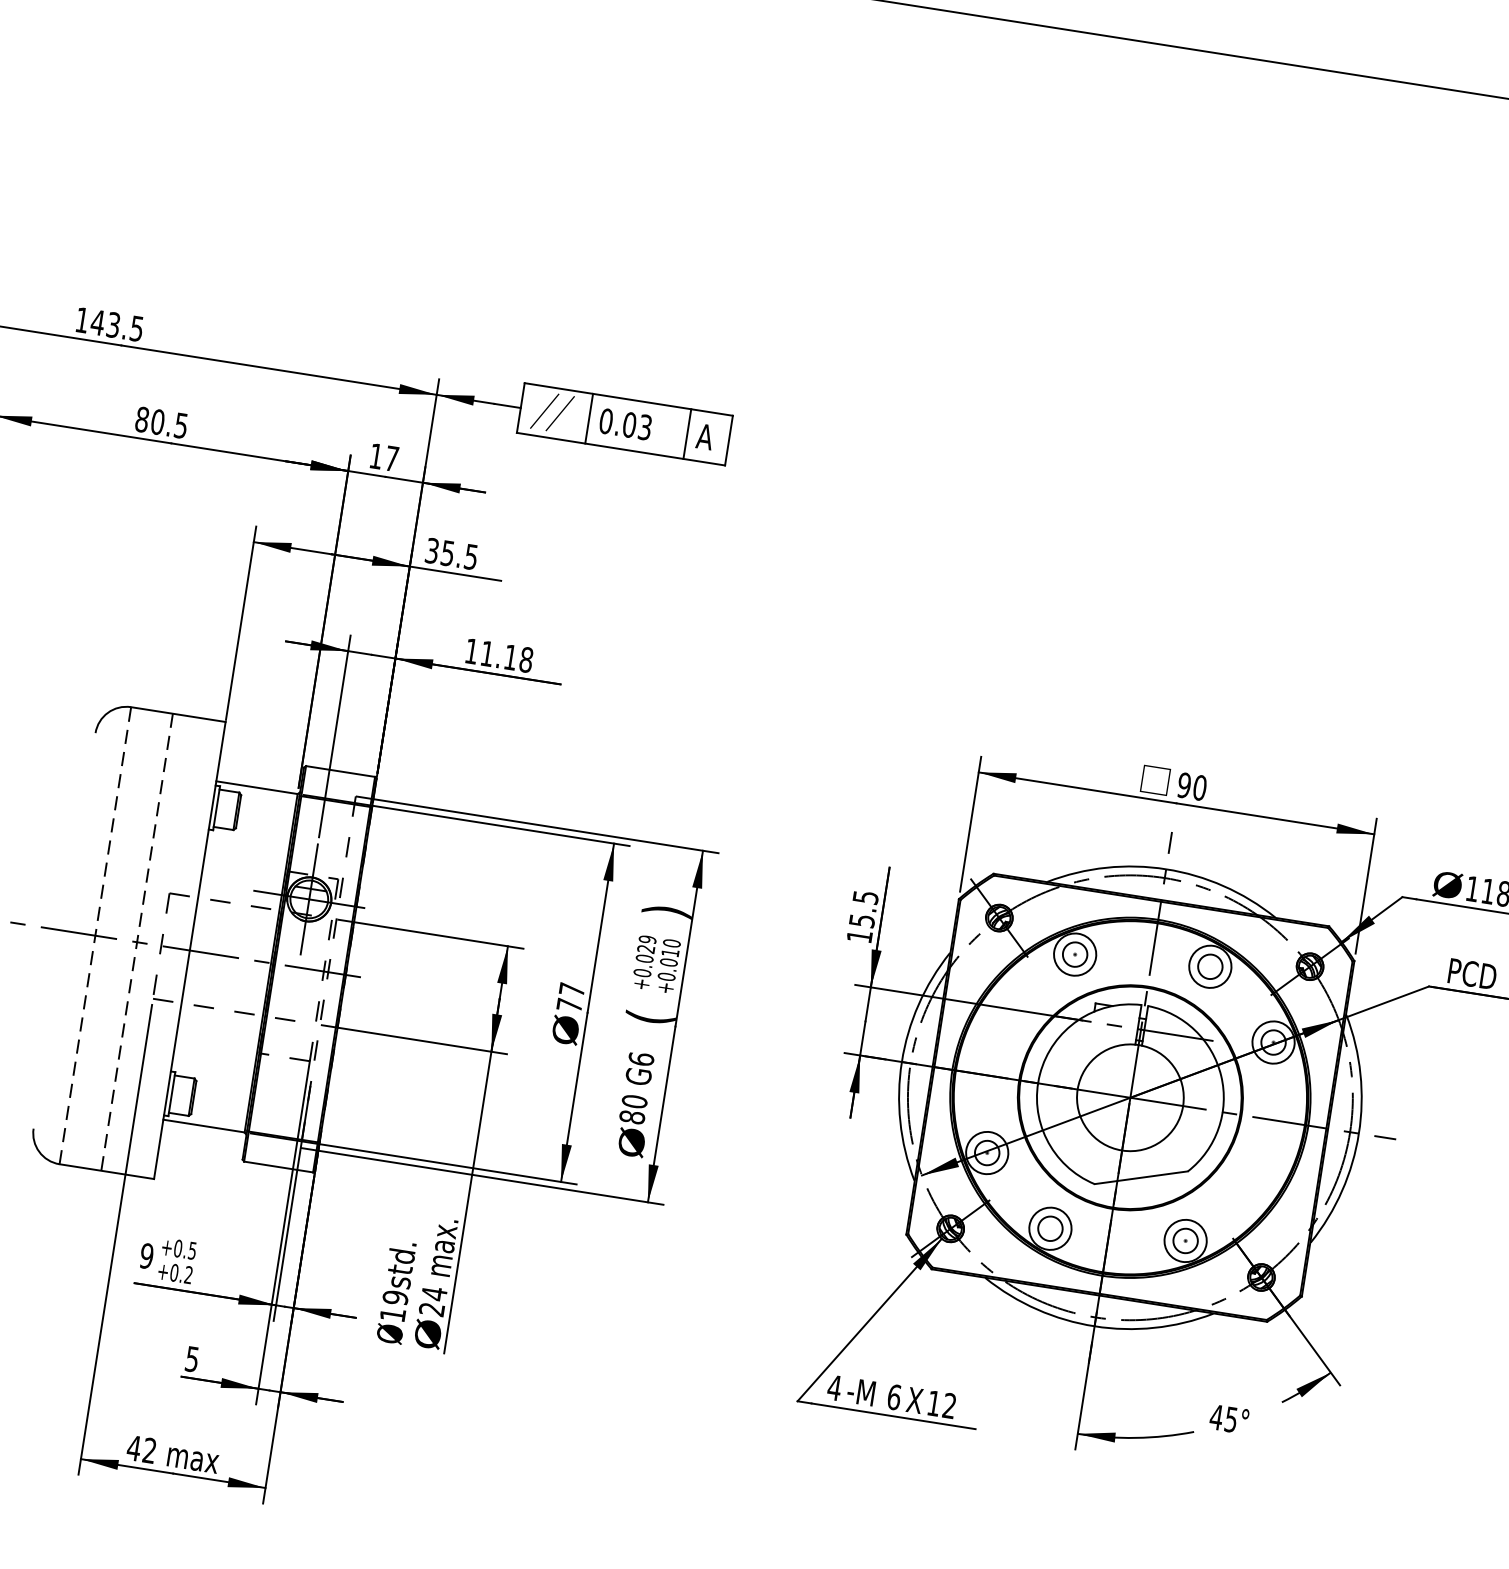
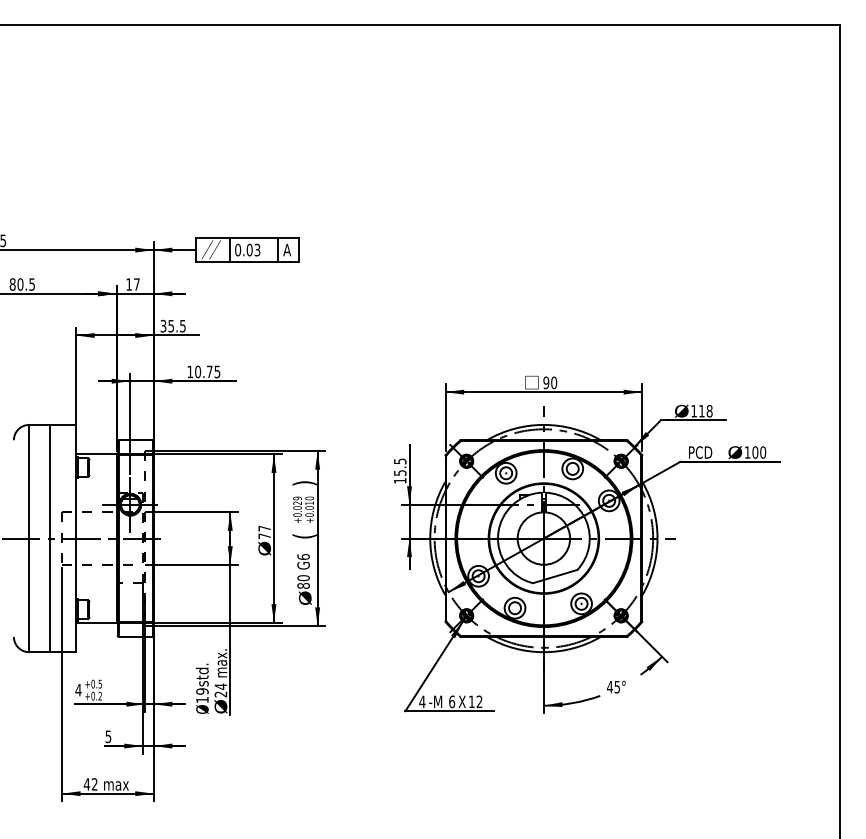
text: (506, 655) -> (207, 371), 11.18 -> 10.75
line: (95, 935) -> (29, 538), dashed -> solid
line: (136, 941) -> (49, 538), dashed -> solid
text: (146, 1254) -> (78, 689), 9 -> 4

